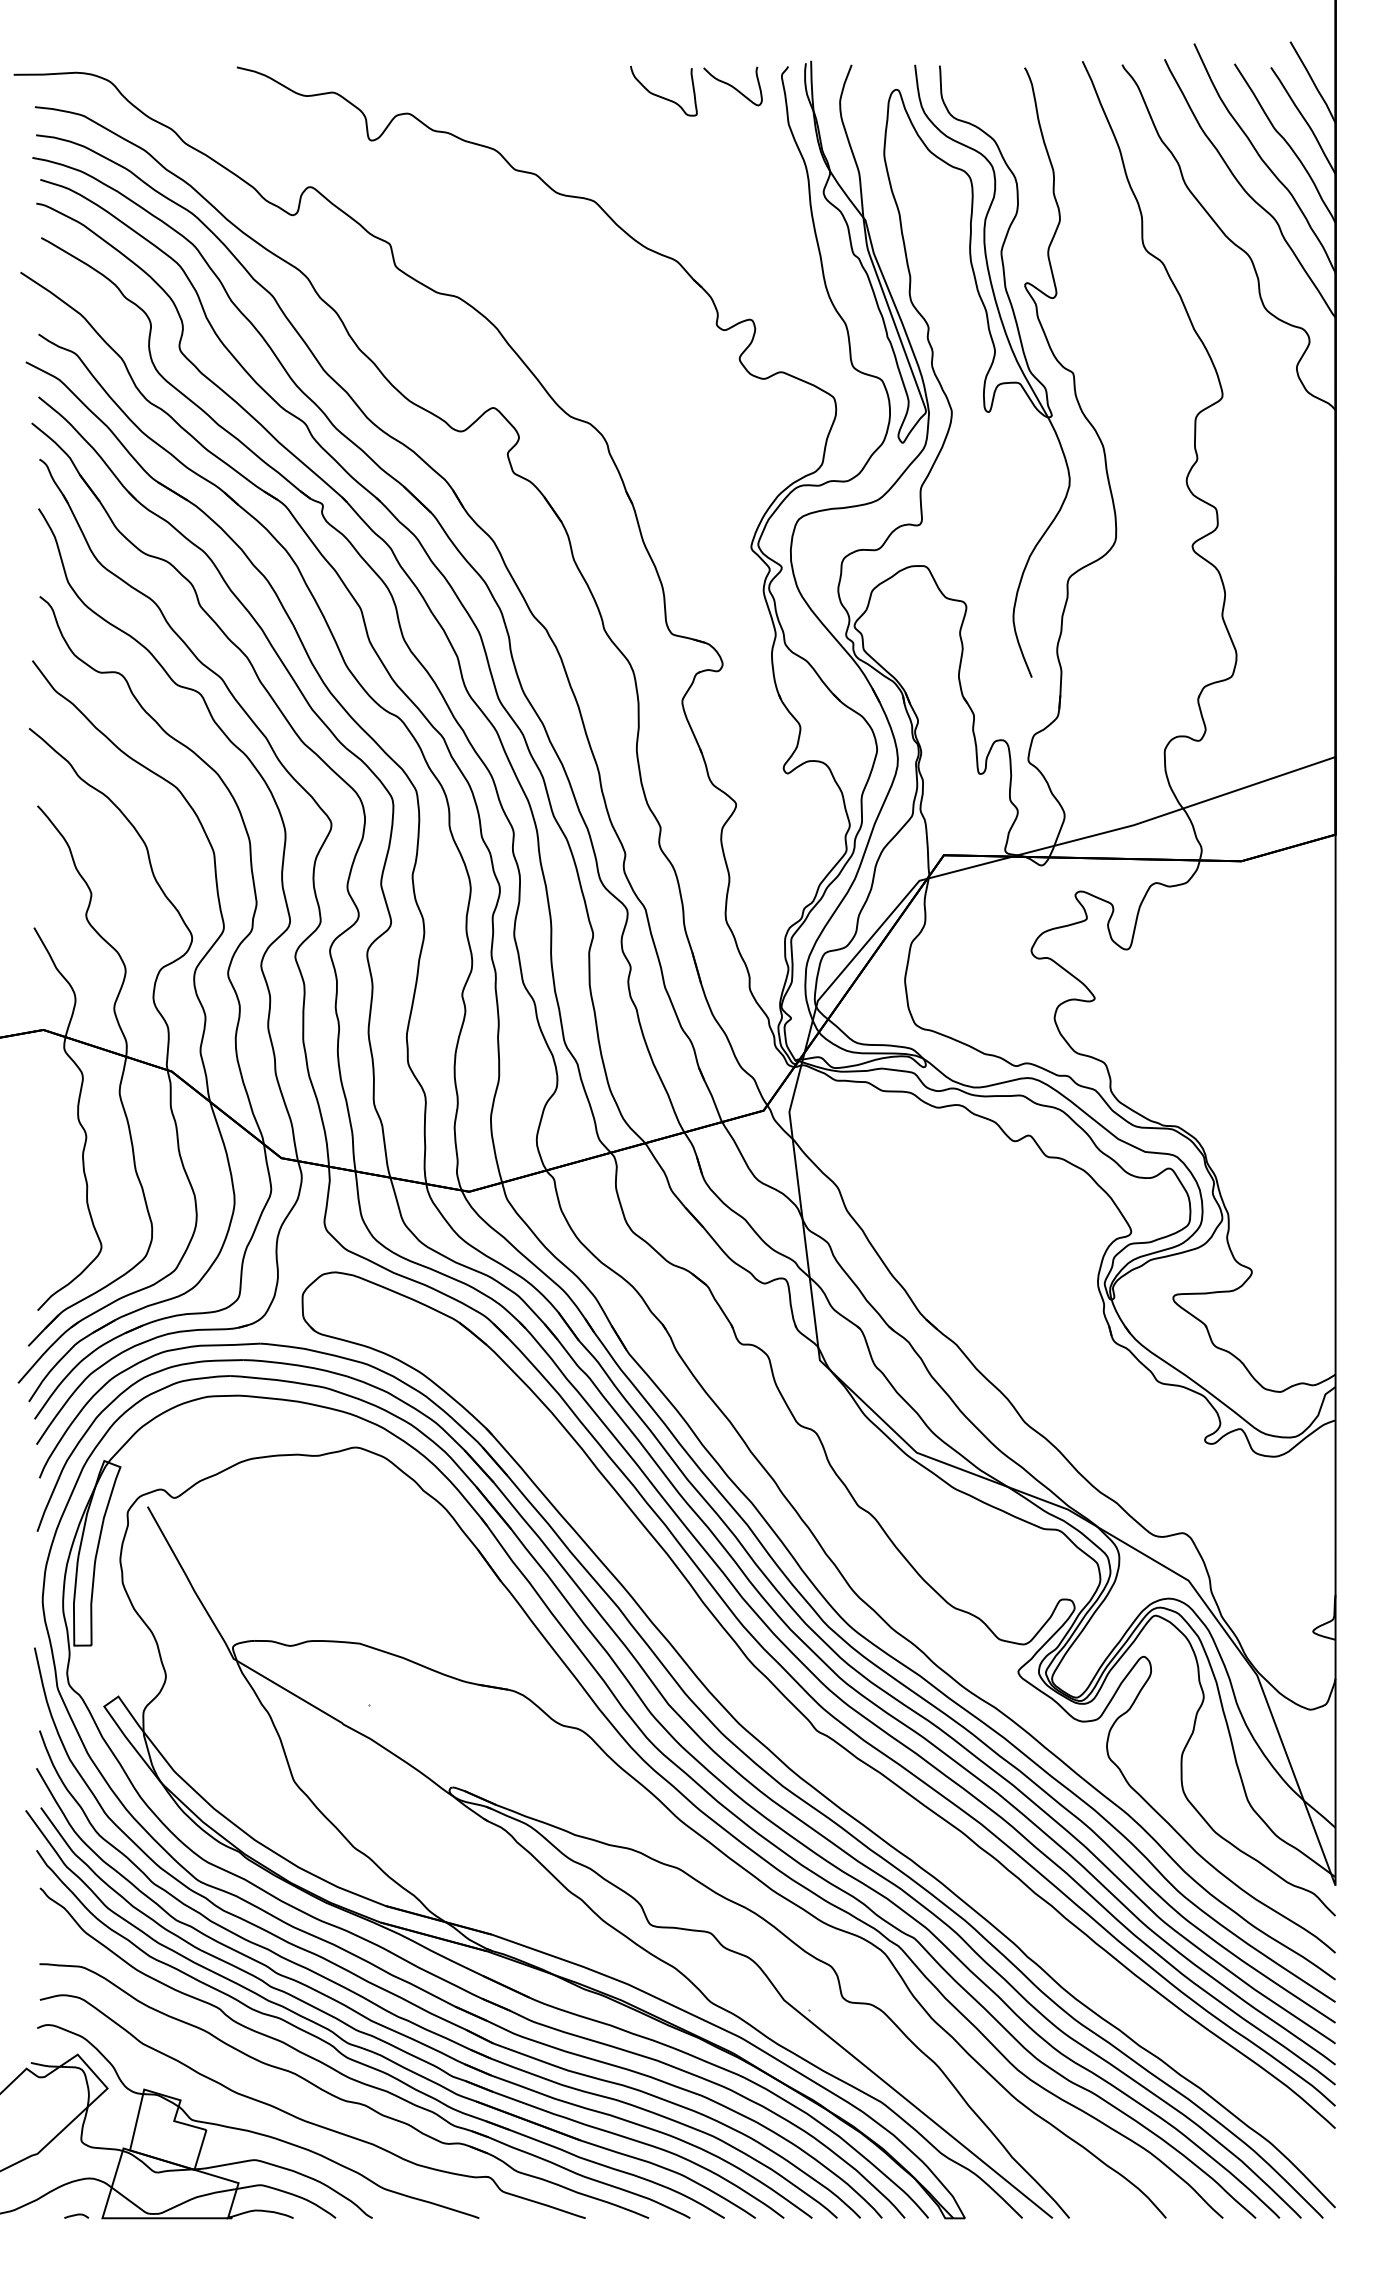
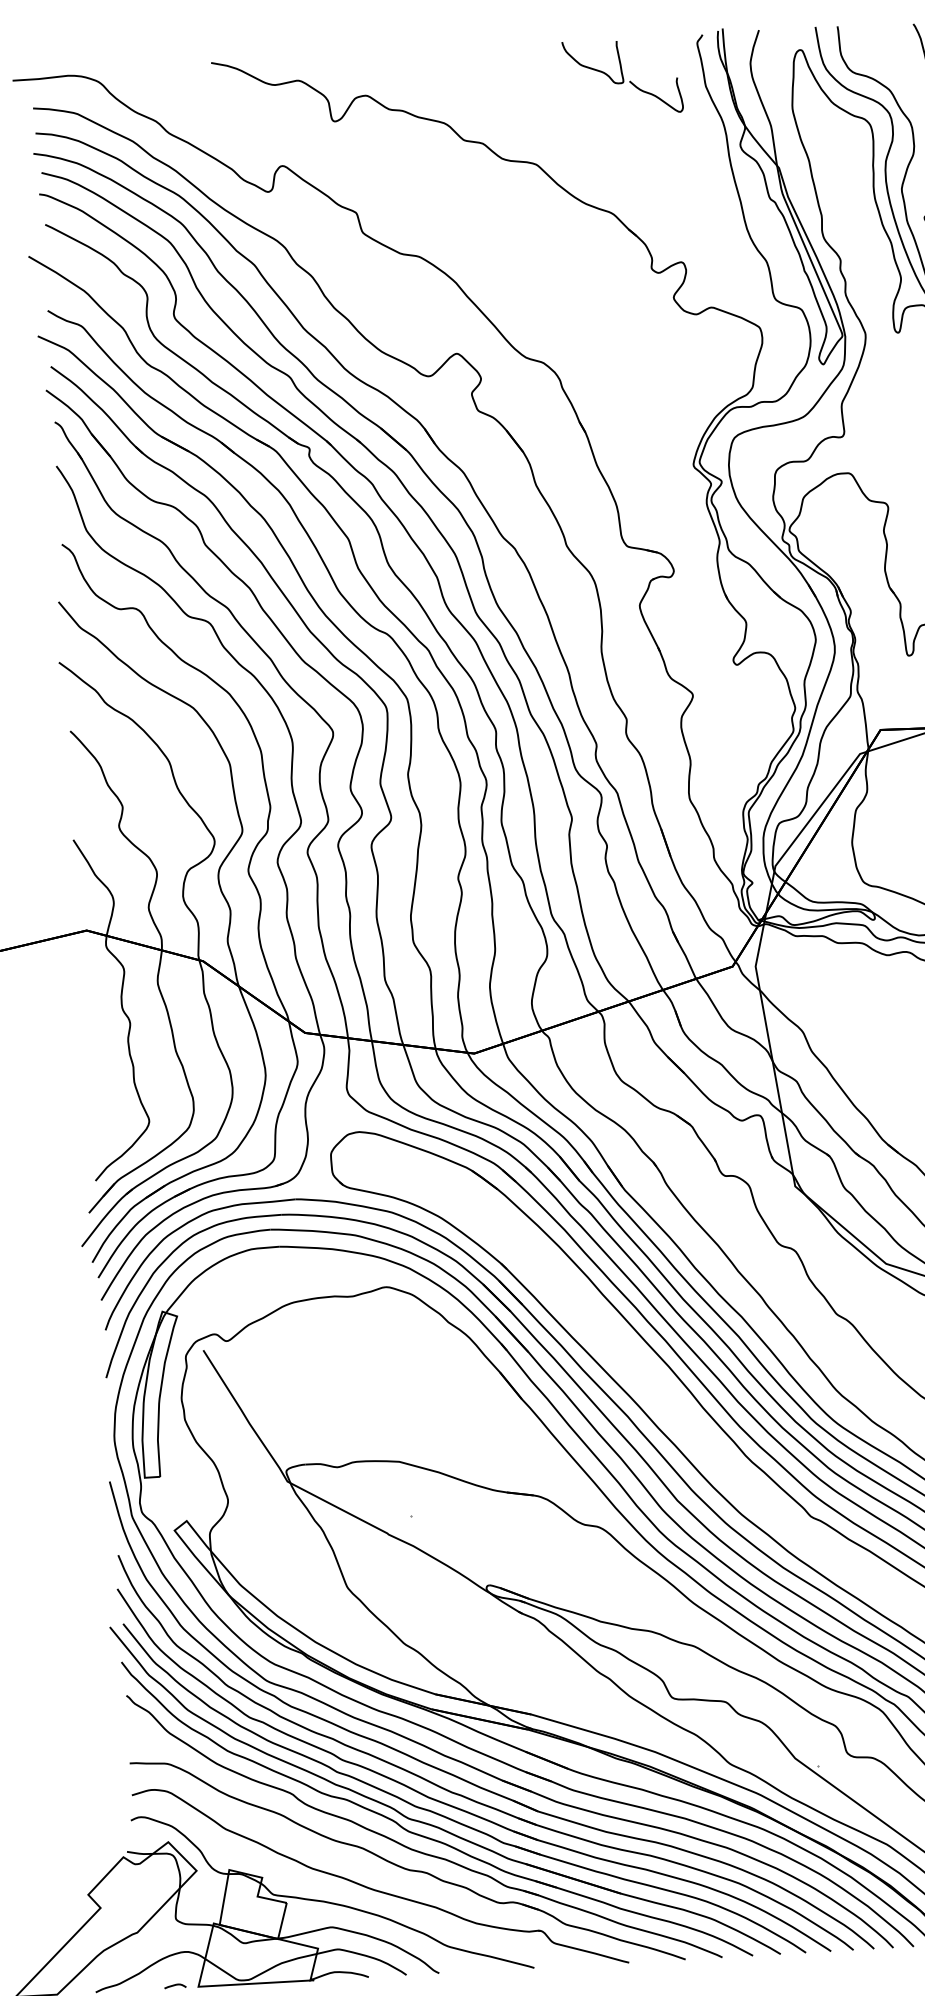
curve: (732, 86) -> (656, 96), moved

